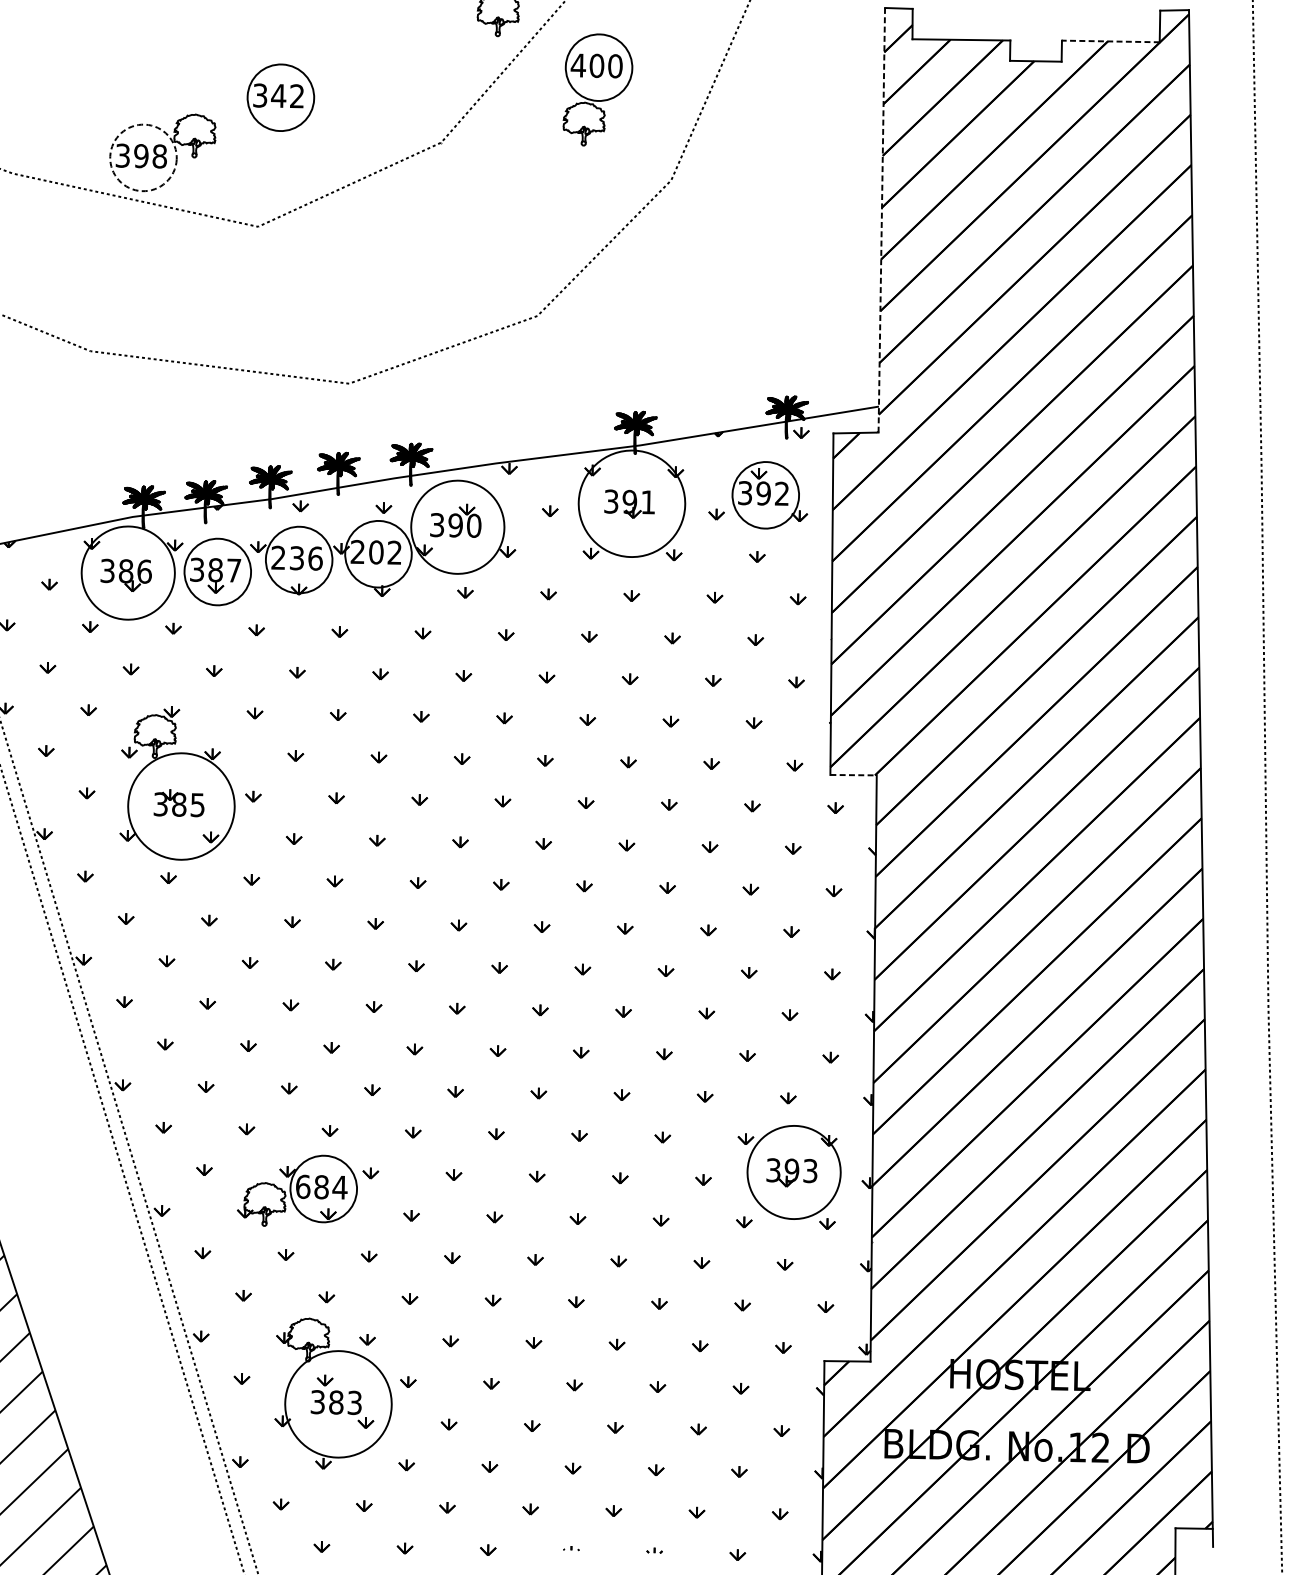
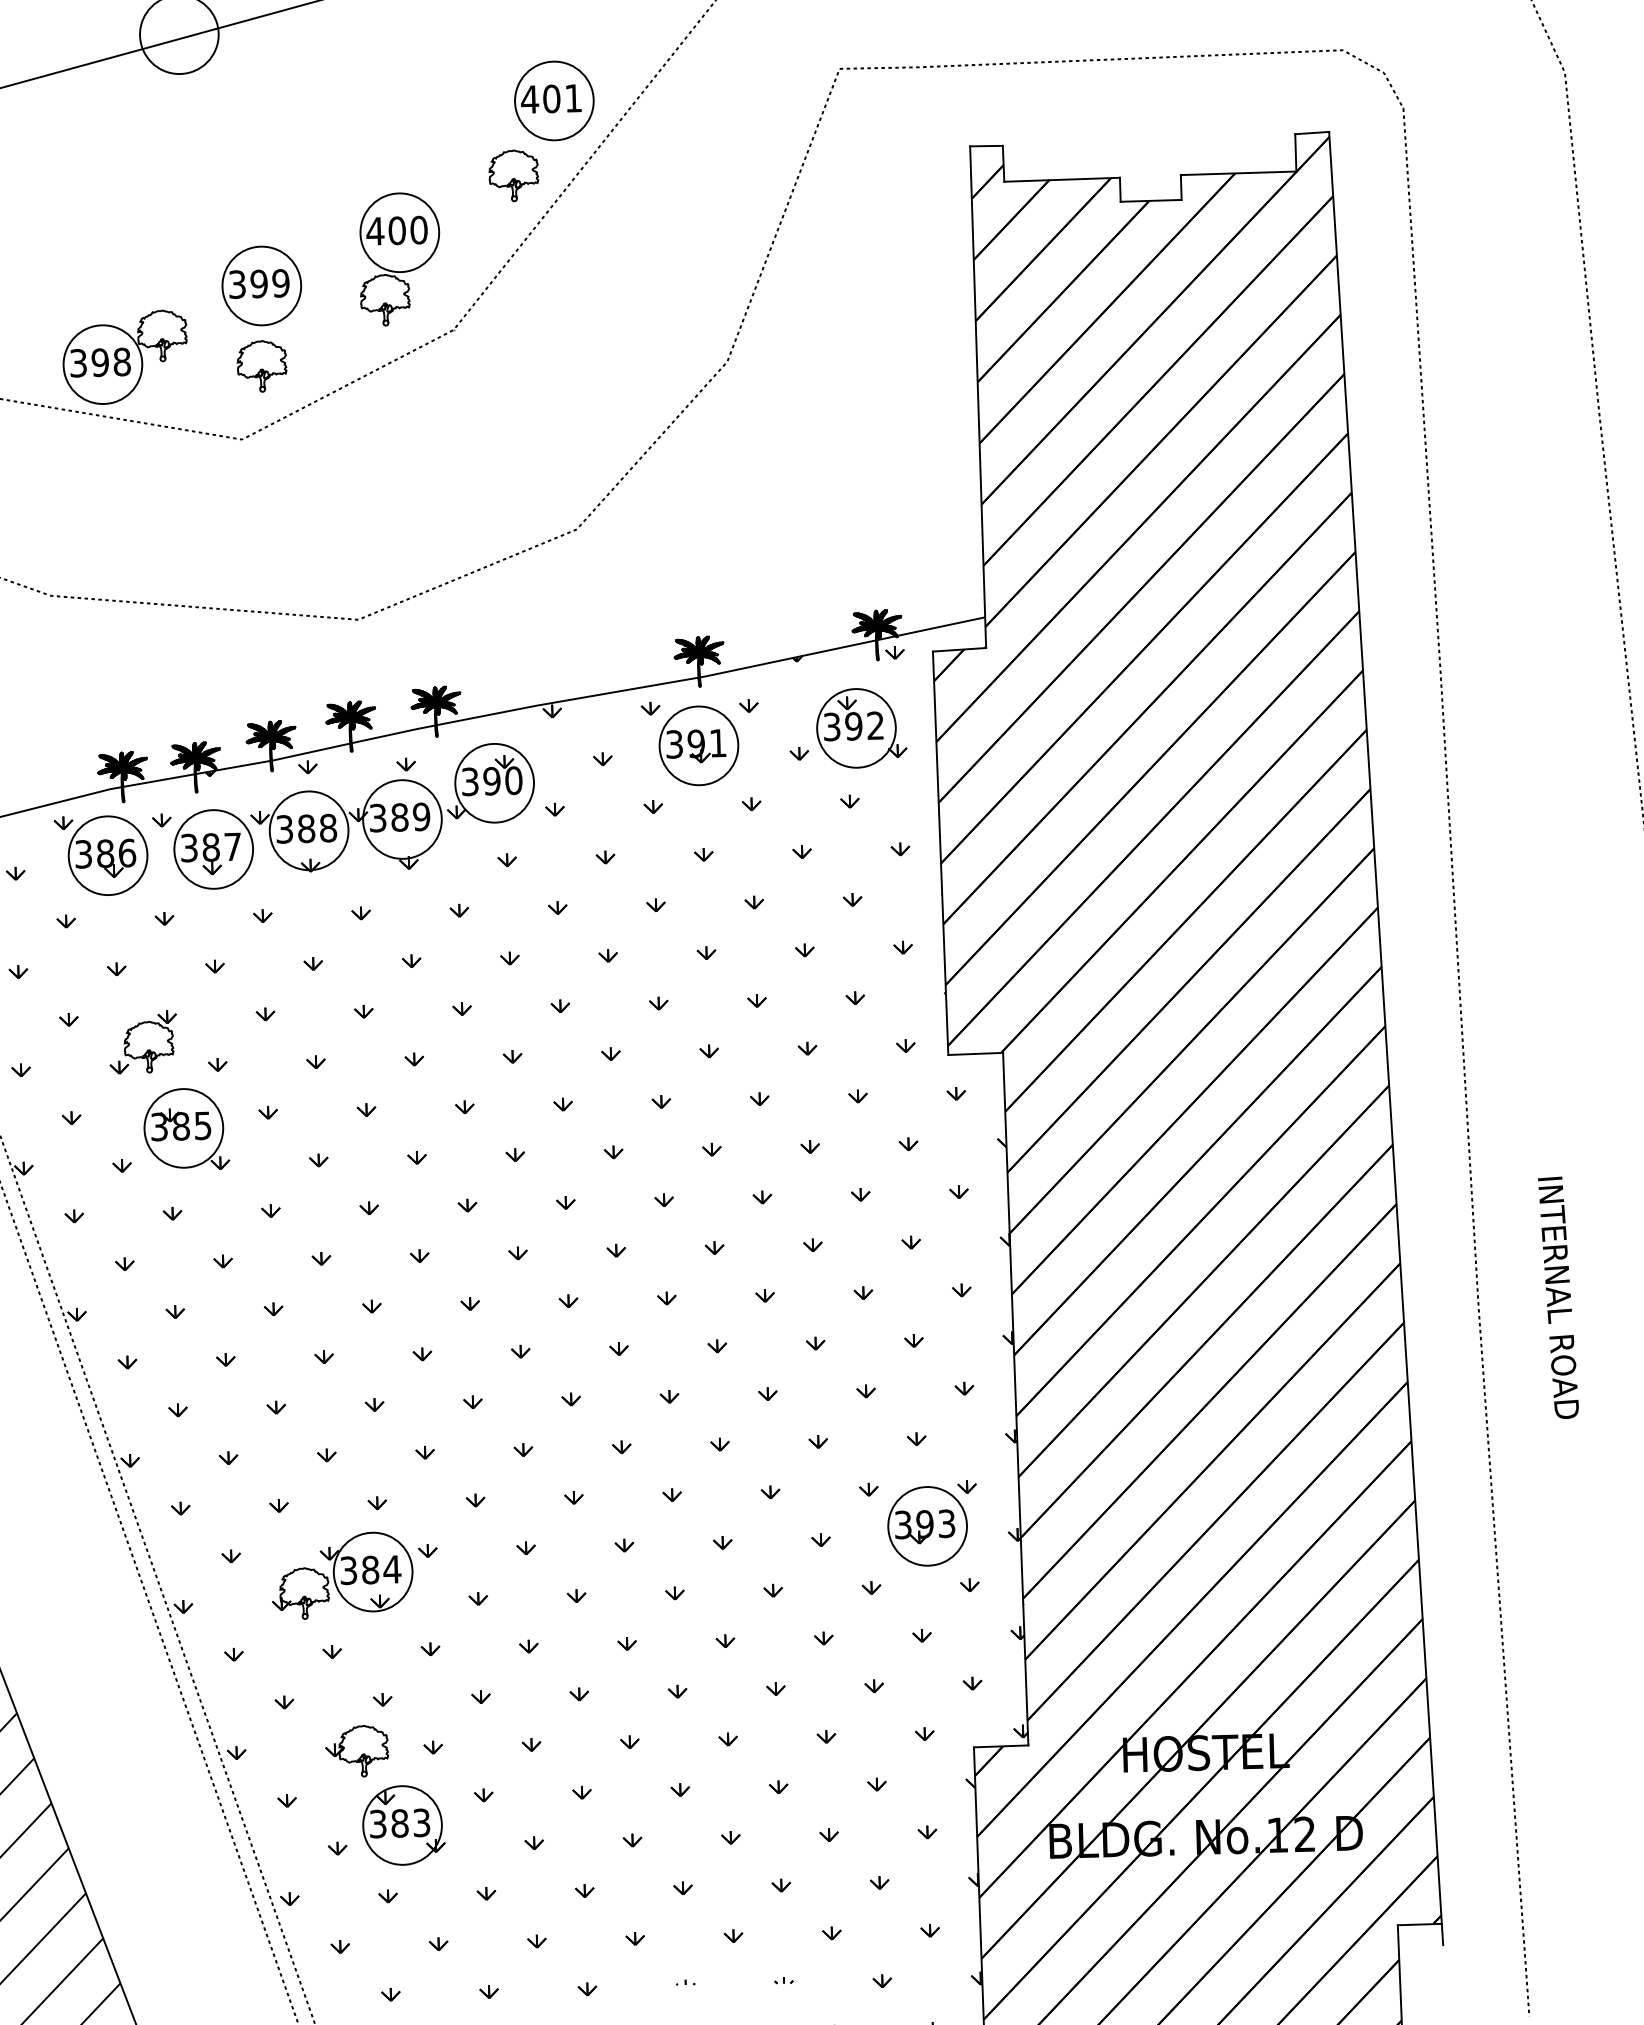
line: (1110, 41) -> (1238, 173), dashed -> solid
part: (597, 90) -> (399, 259), moved
text: (287, 95) -> (269, 283), 342 -> 399
circle: (143, 157) -> (102, 364), dashed -> solid
part: (277, 165) -> (261, 366), added
line: (882, 220) -> (978, 397), dashed -> solid
circle: (631, 503) -> (698, 745), size x0.62
circle: (457, 526) -> (494, 782), size x0.71
text: (376, 552) -> (399, 817), 202 -> 389
text: (297, 557) -> (306, 828), 236 -> 388
circle: (127, 572) -> (107, 855), size x0.71
line: (854, 774) -> (976, 1053), dashed -> solid
circle: (181, 806) -> (183, 1128), size x0.62
circle: (793, 1172) -> (927, 1526), size x0.71
text: (302, 1186) -> (348, 1570), 684 -> 384
circle: (338, 1404) -> (402, 1825), size x0.62

